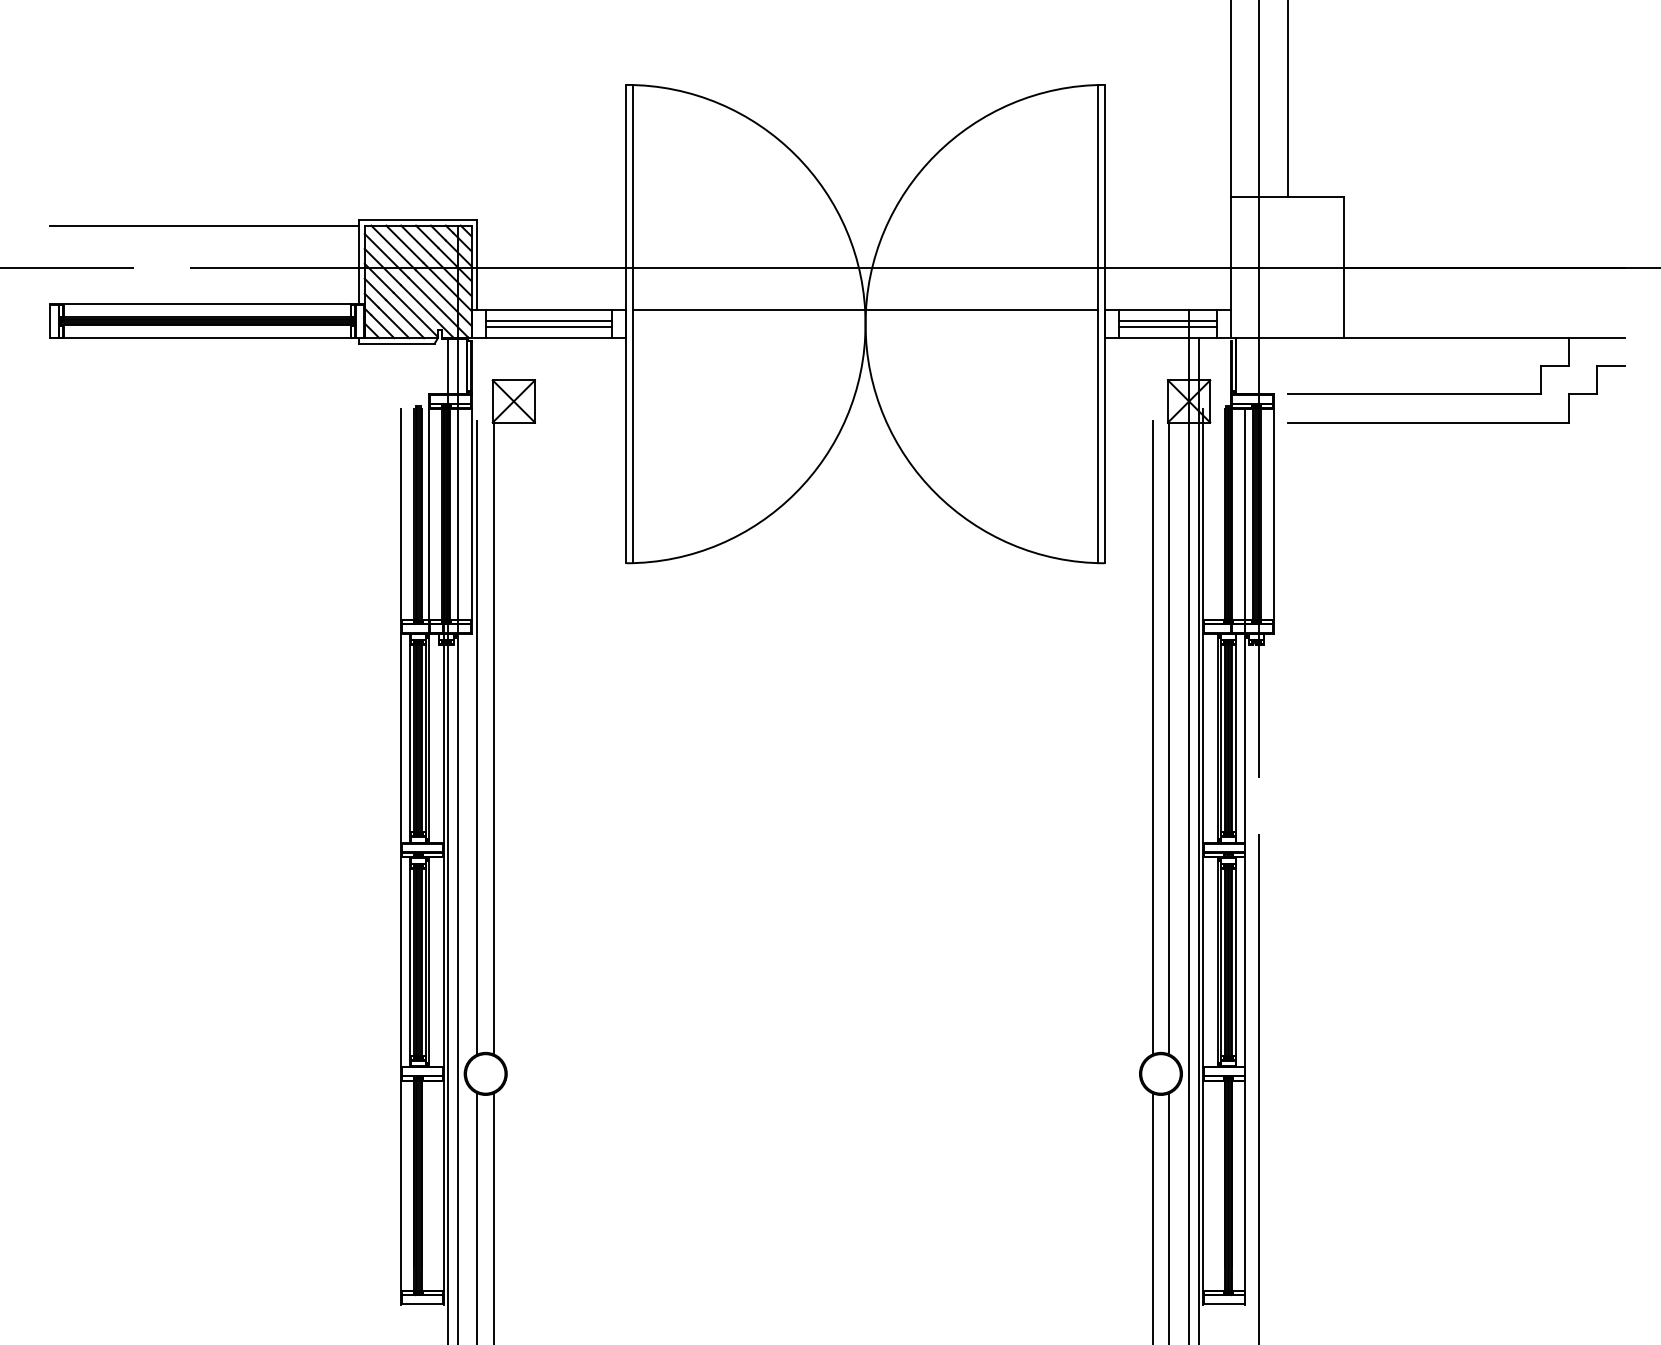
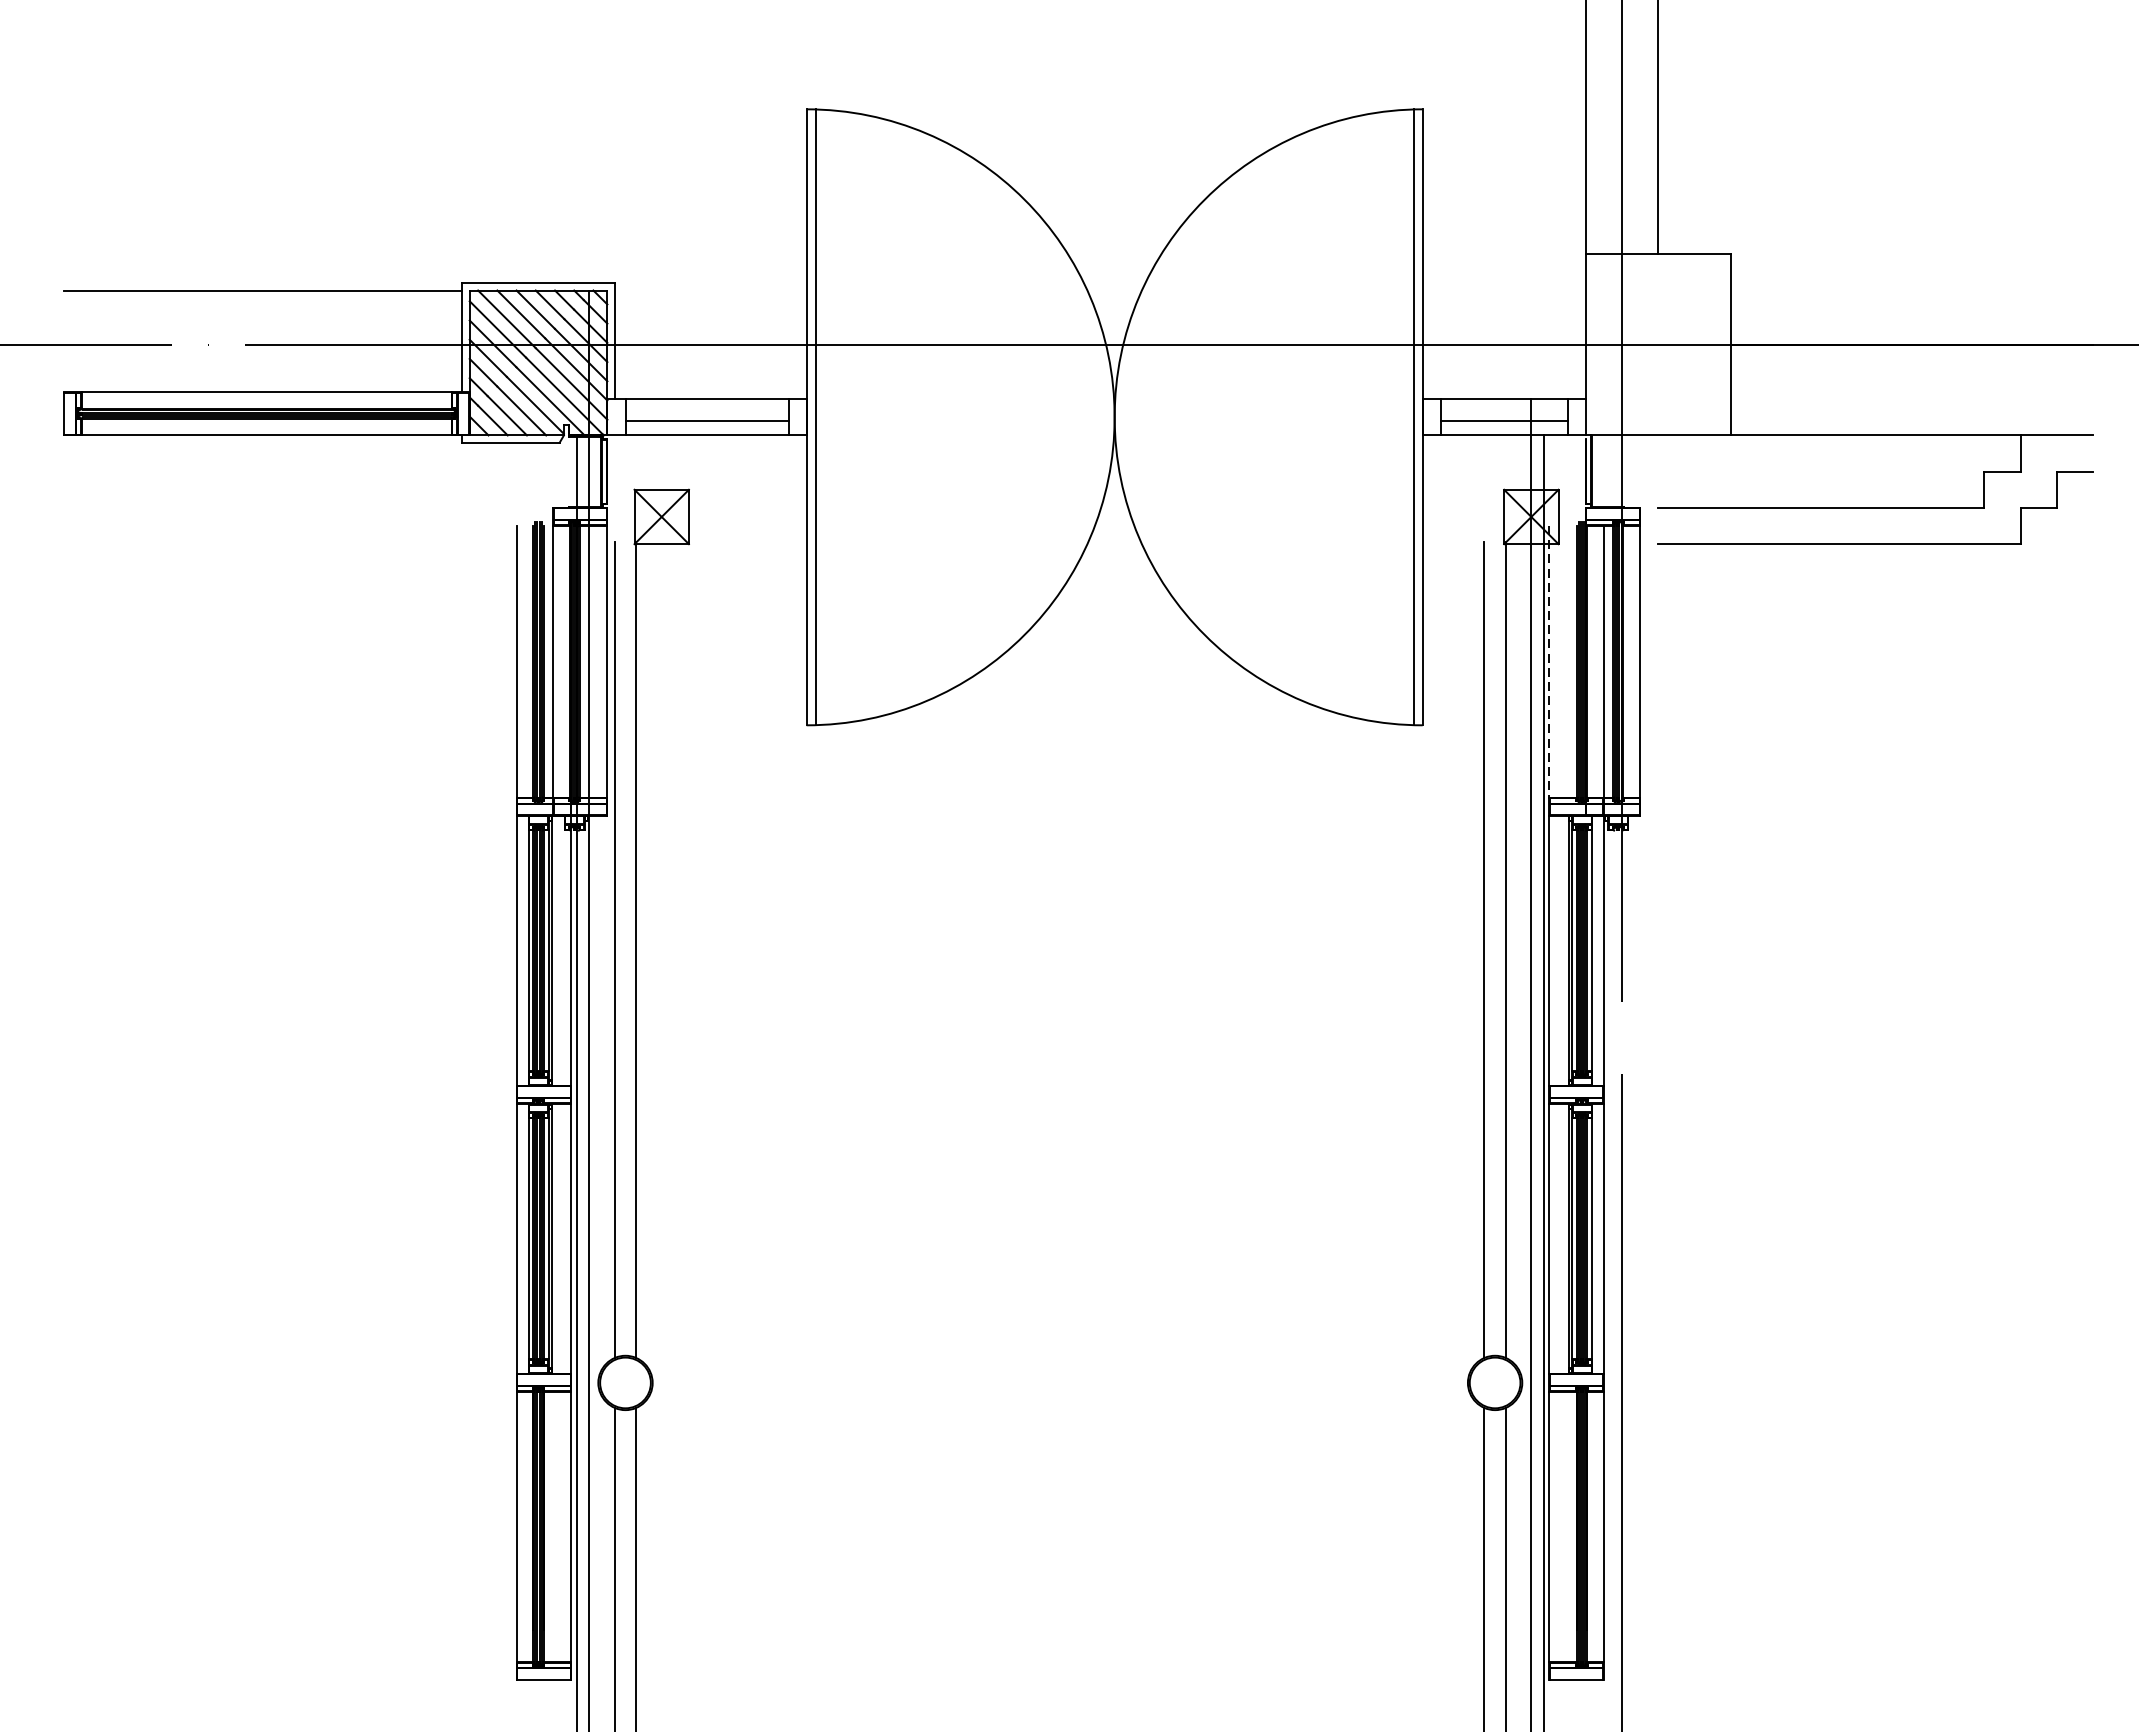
line: (865, 310) -> (1114, 399), removed
line: (548, 321) -> (706, 413), removed
line: (1167, 321) -> (1503, 413), removed
line: (1203, 514) -> (1549, 662), solid -> dashed

